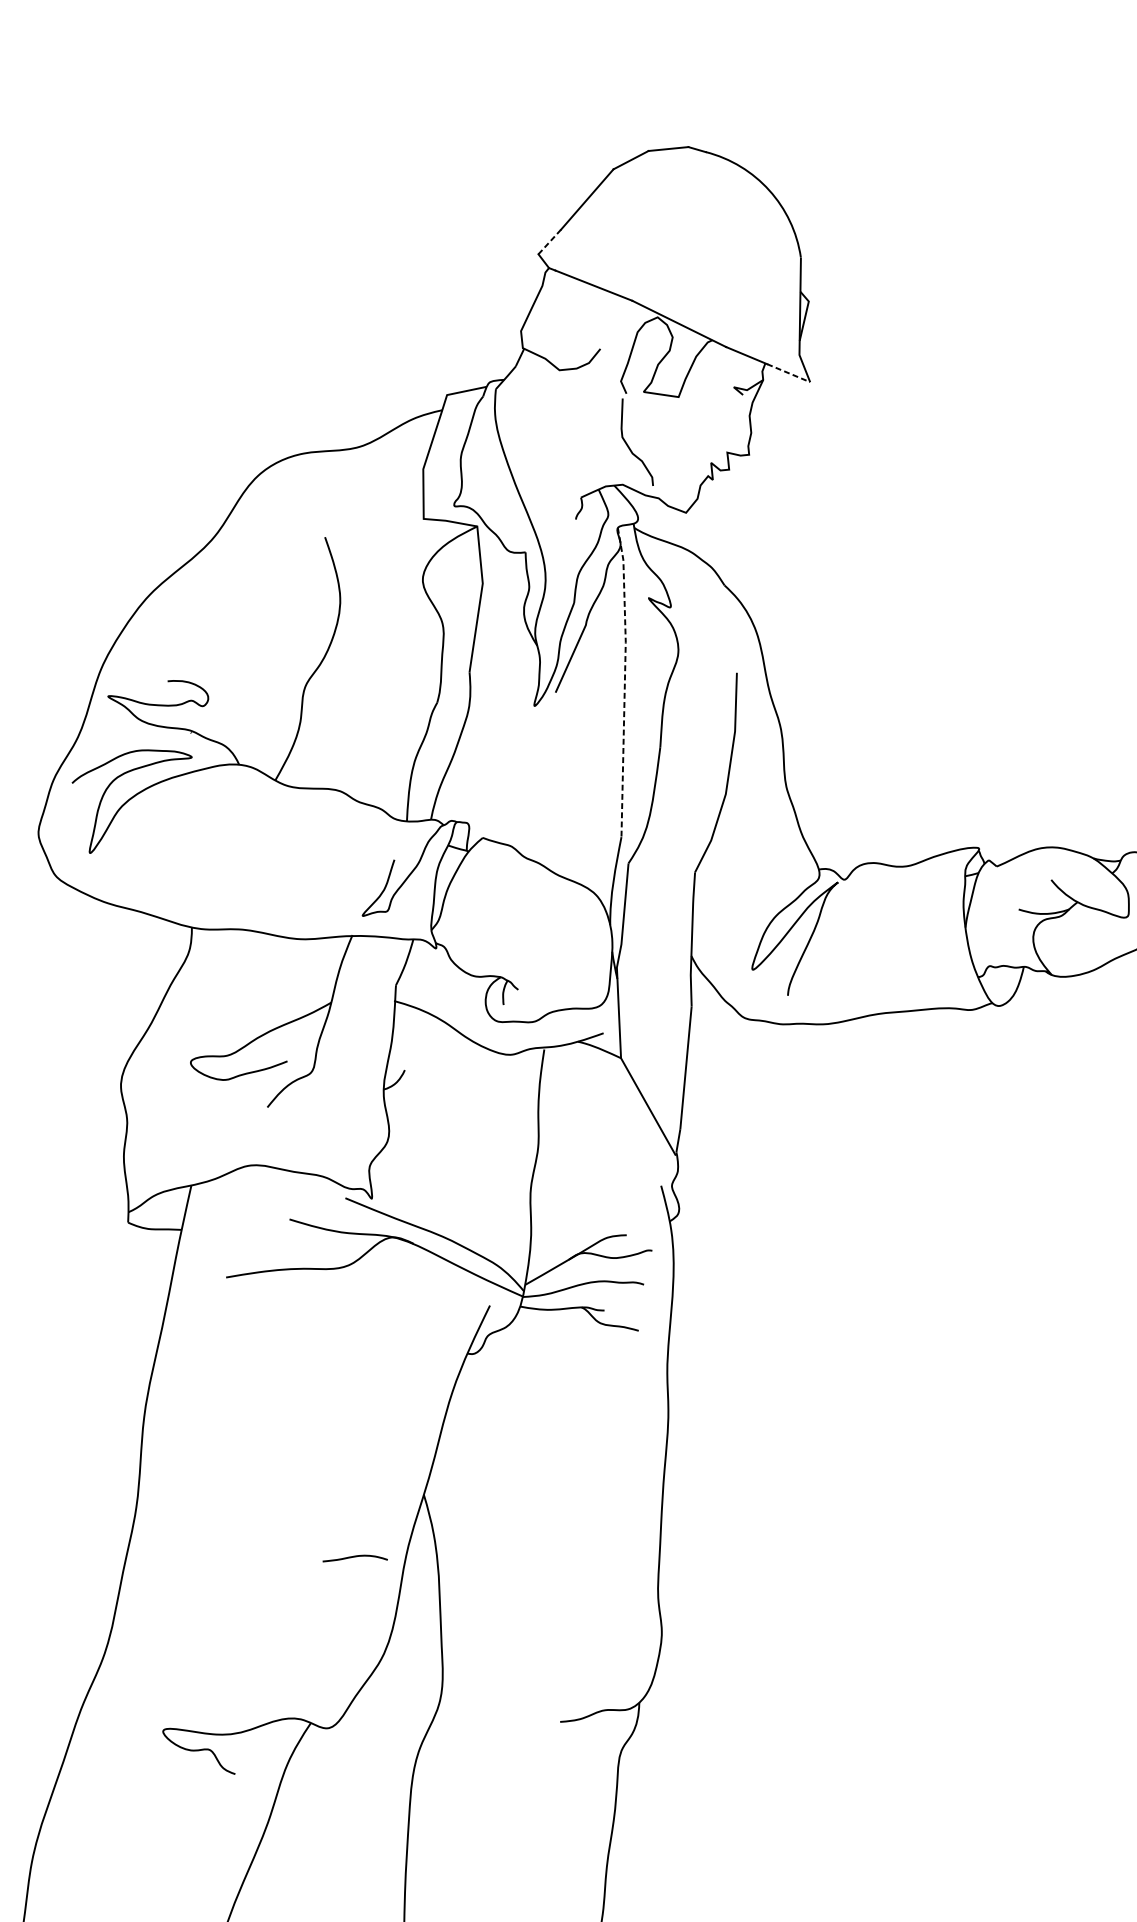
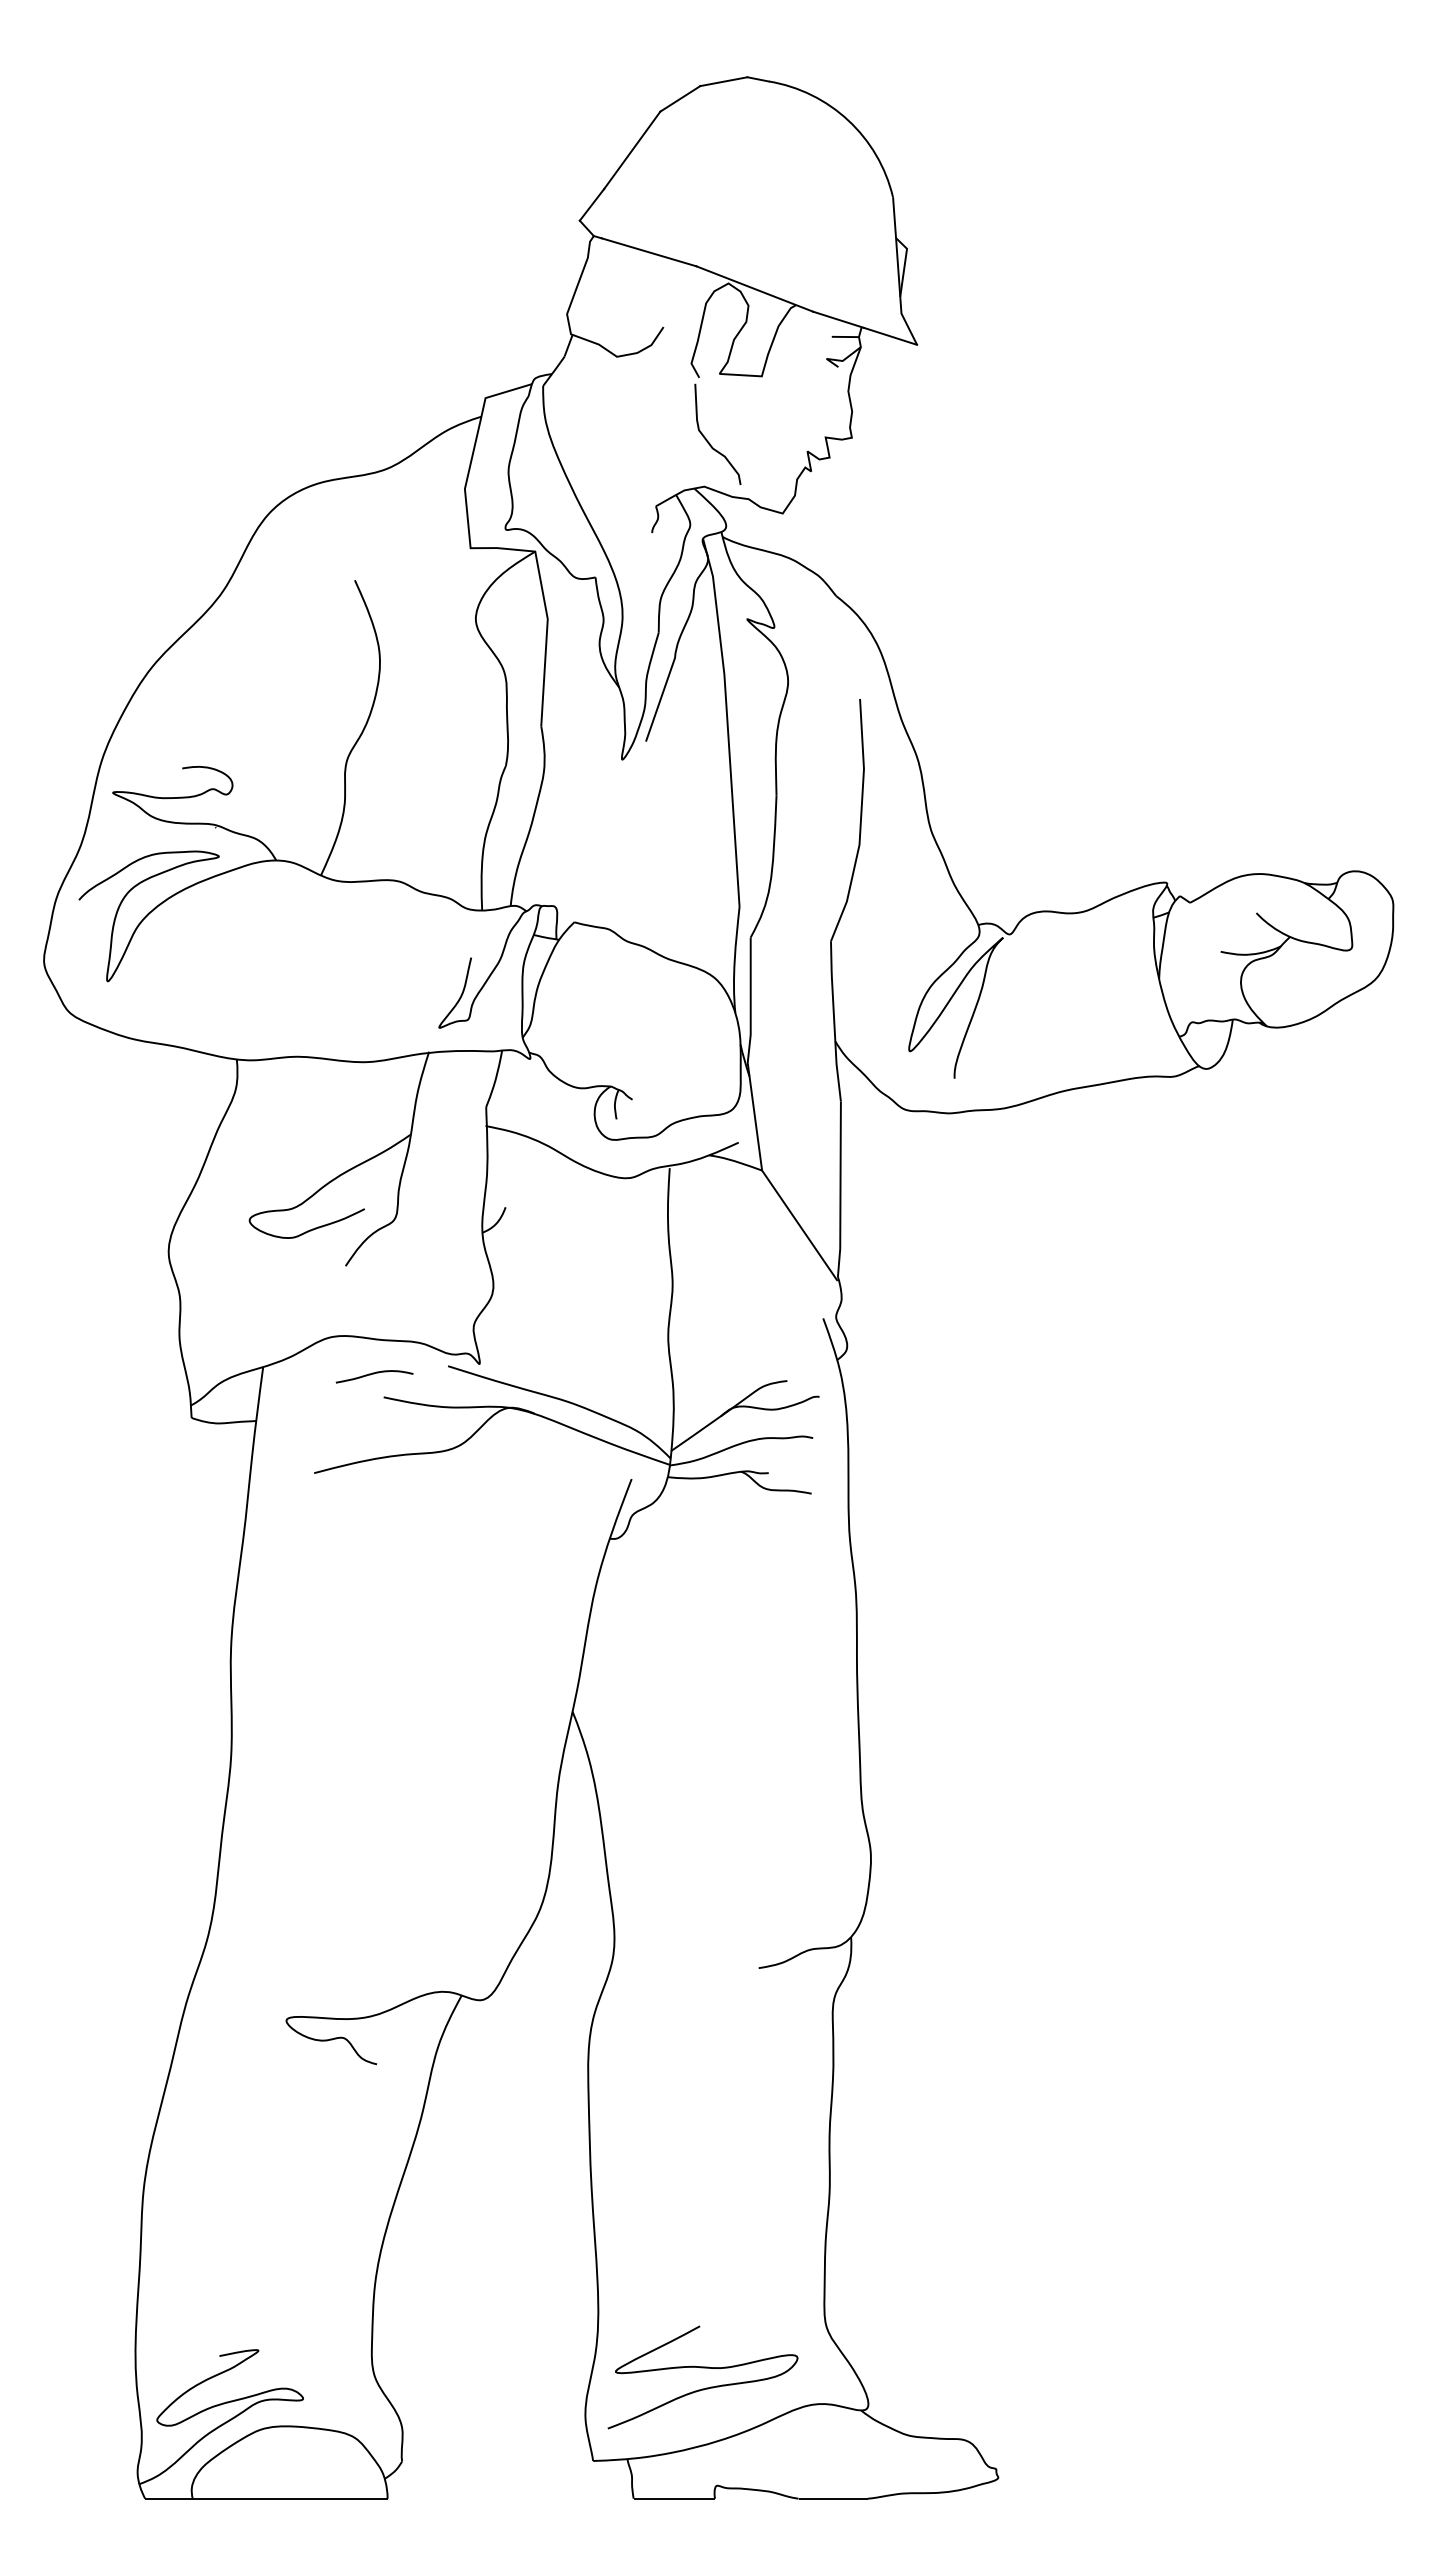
line: (549, 241) -> (591, 204), dashed -> solid
line: (751, 370) -> (845, 336), added
line: (788, 373) -> (890, 336), dashed -> solid
line: (625, 681) -> (727, 720), dashed -> solid
curve: (355, 1557) -> (374, 1374), moved

